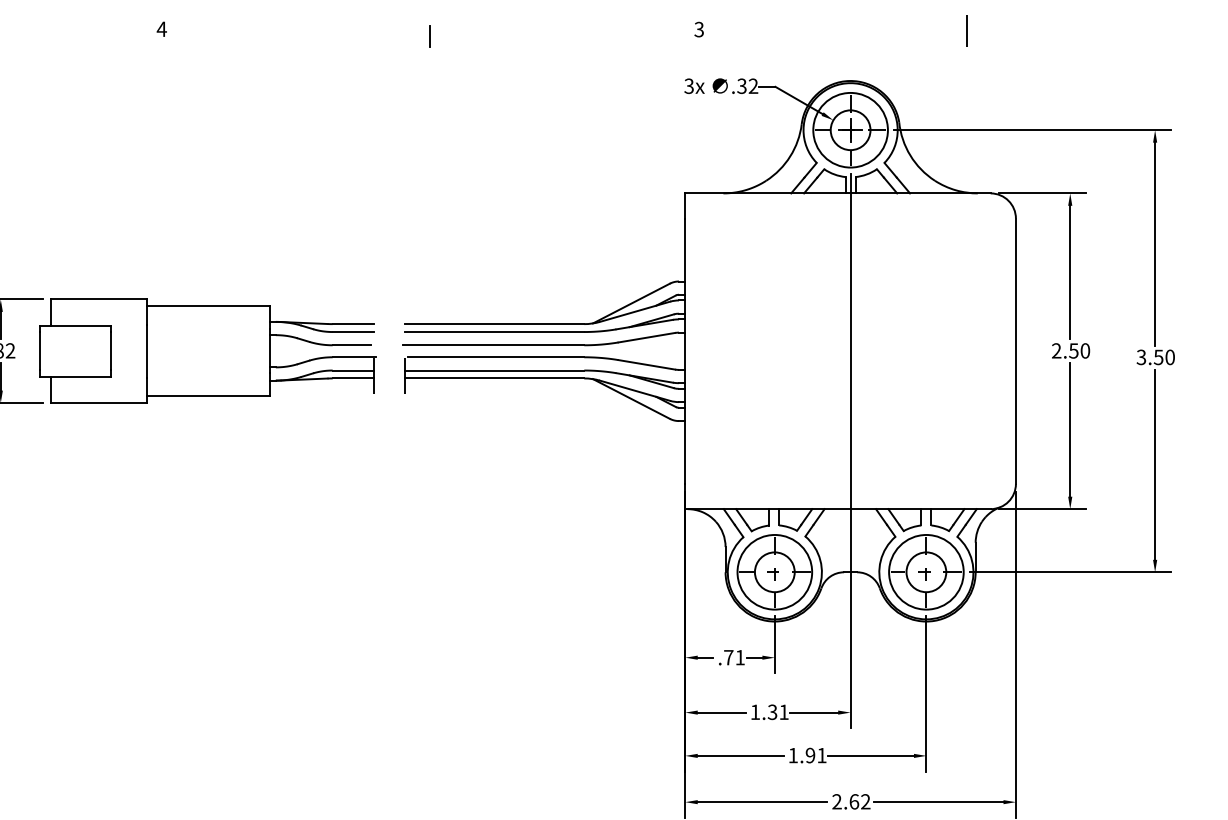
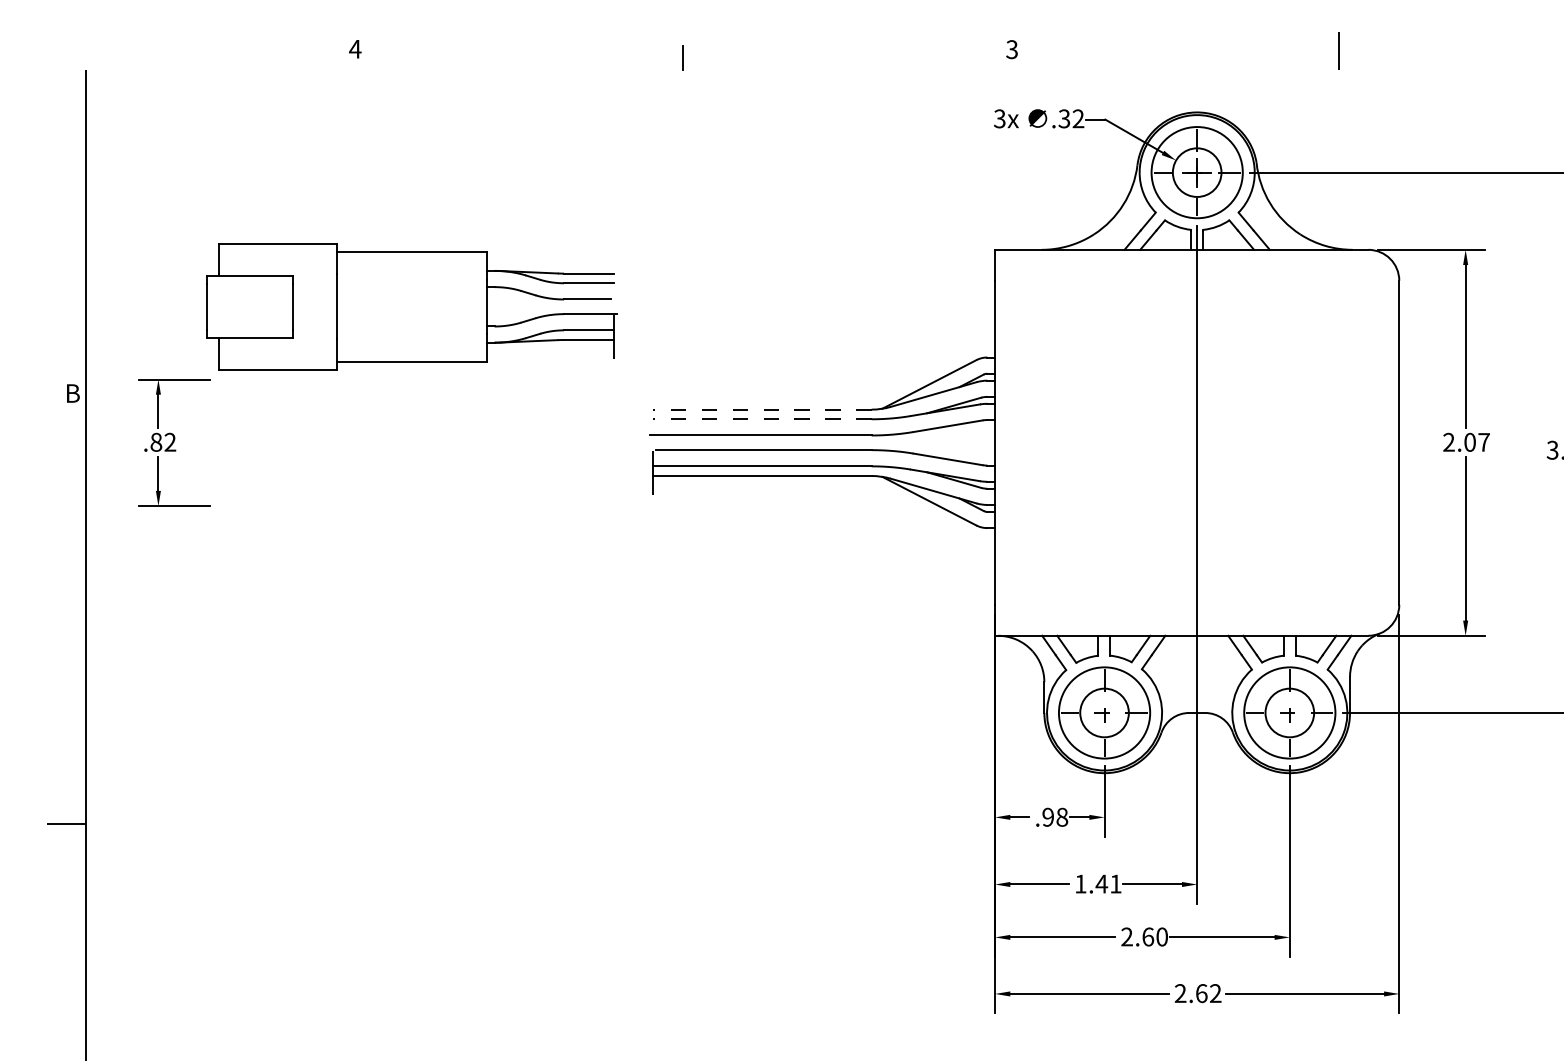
line: (494, 324) -> (761, 409), solid -> dashed
line: (494, 332) -> (761, 419), solid -> dashed
text: (1079, 350) -> (1476, 441), 2.50 -> 2.07
part: (207, 351) -> (411, 306), moved
text: (734, 656) -> (1055, 816), .71 -> .98
text: (772, 711) -> (1101, 883), 1.31 -> 1.41
text: (807, 755) -> (1144, 936), 1.91 -> 2.60

